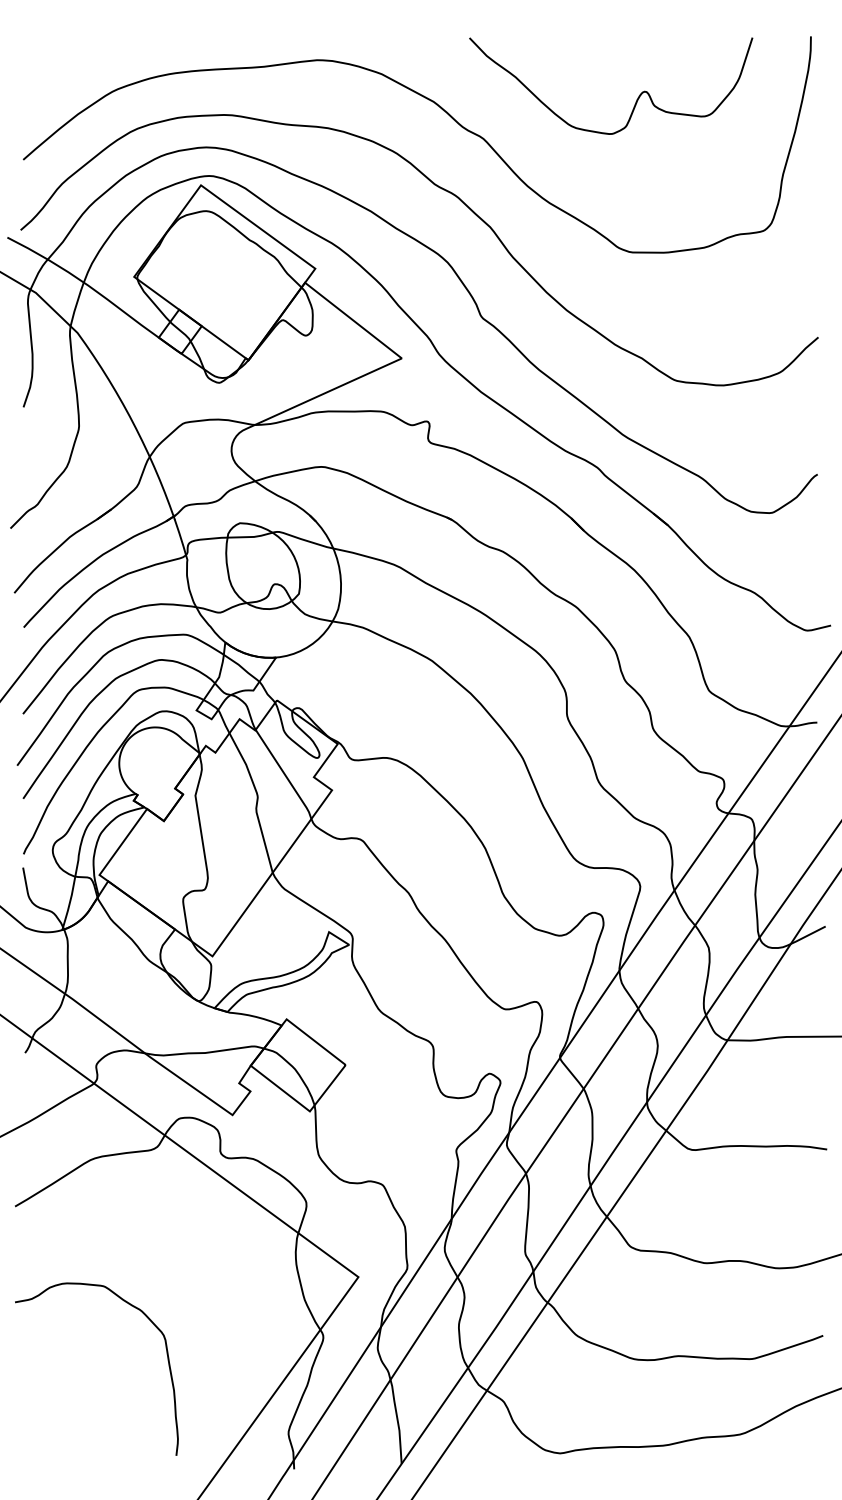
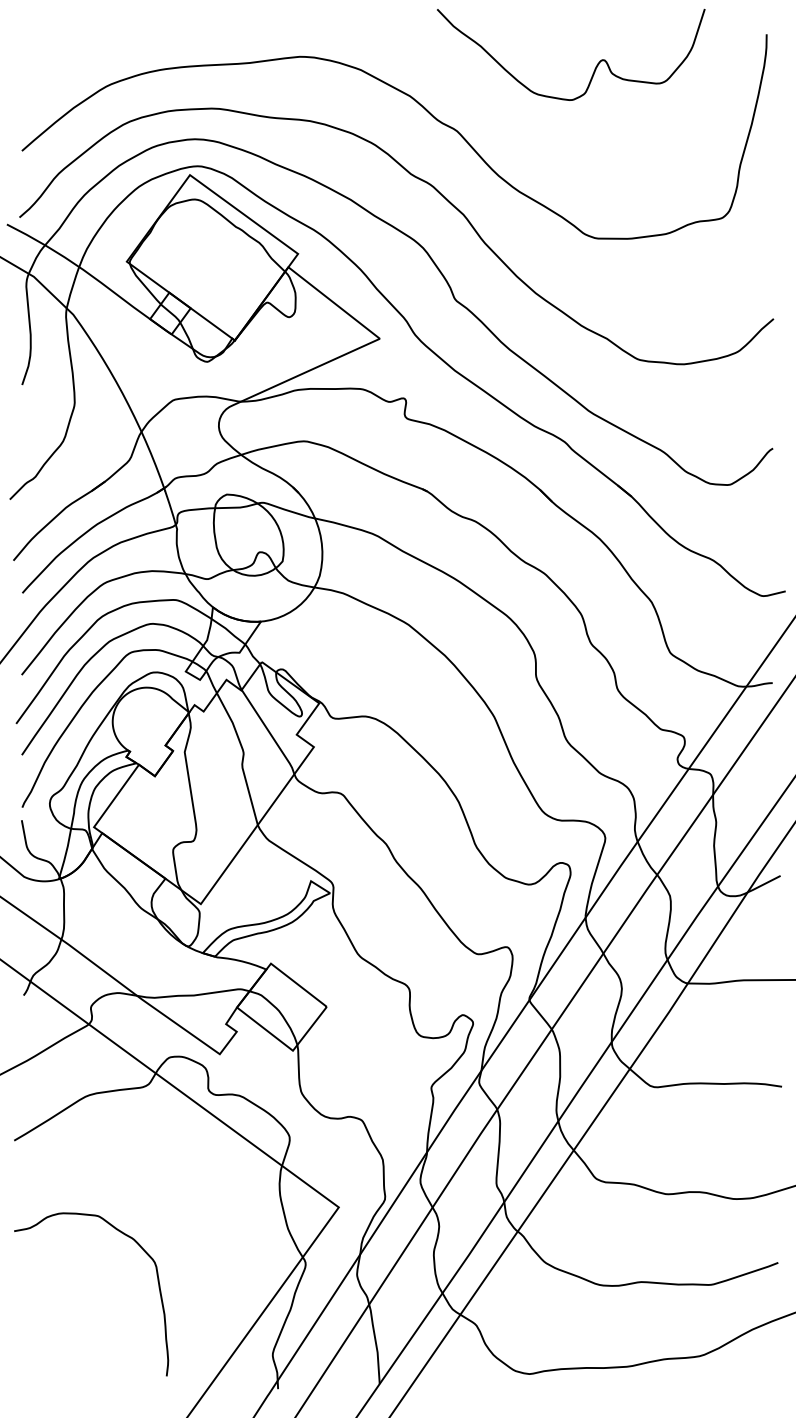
curve: (637, 97) -> (596, 65), moved

